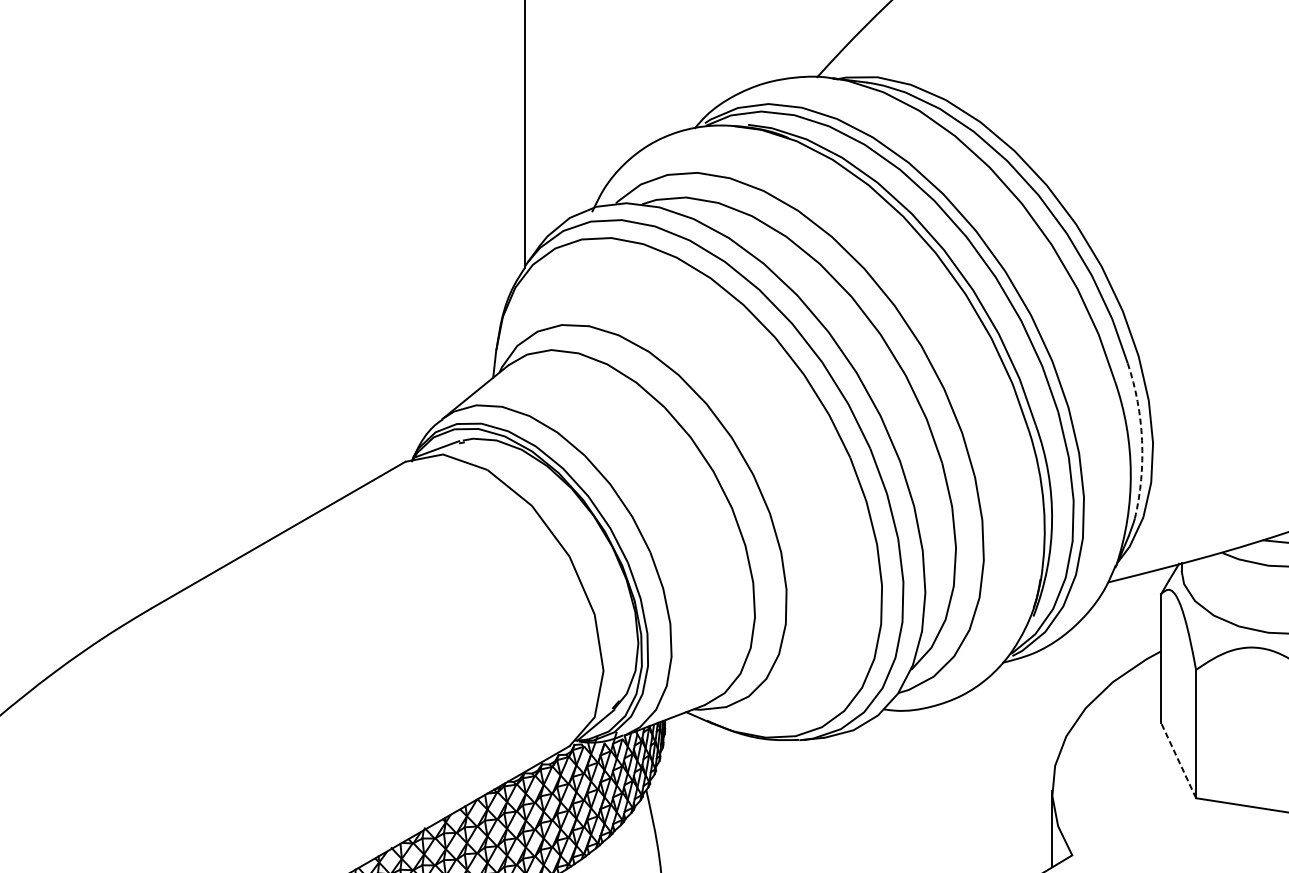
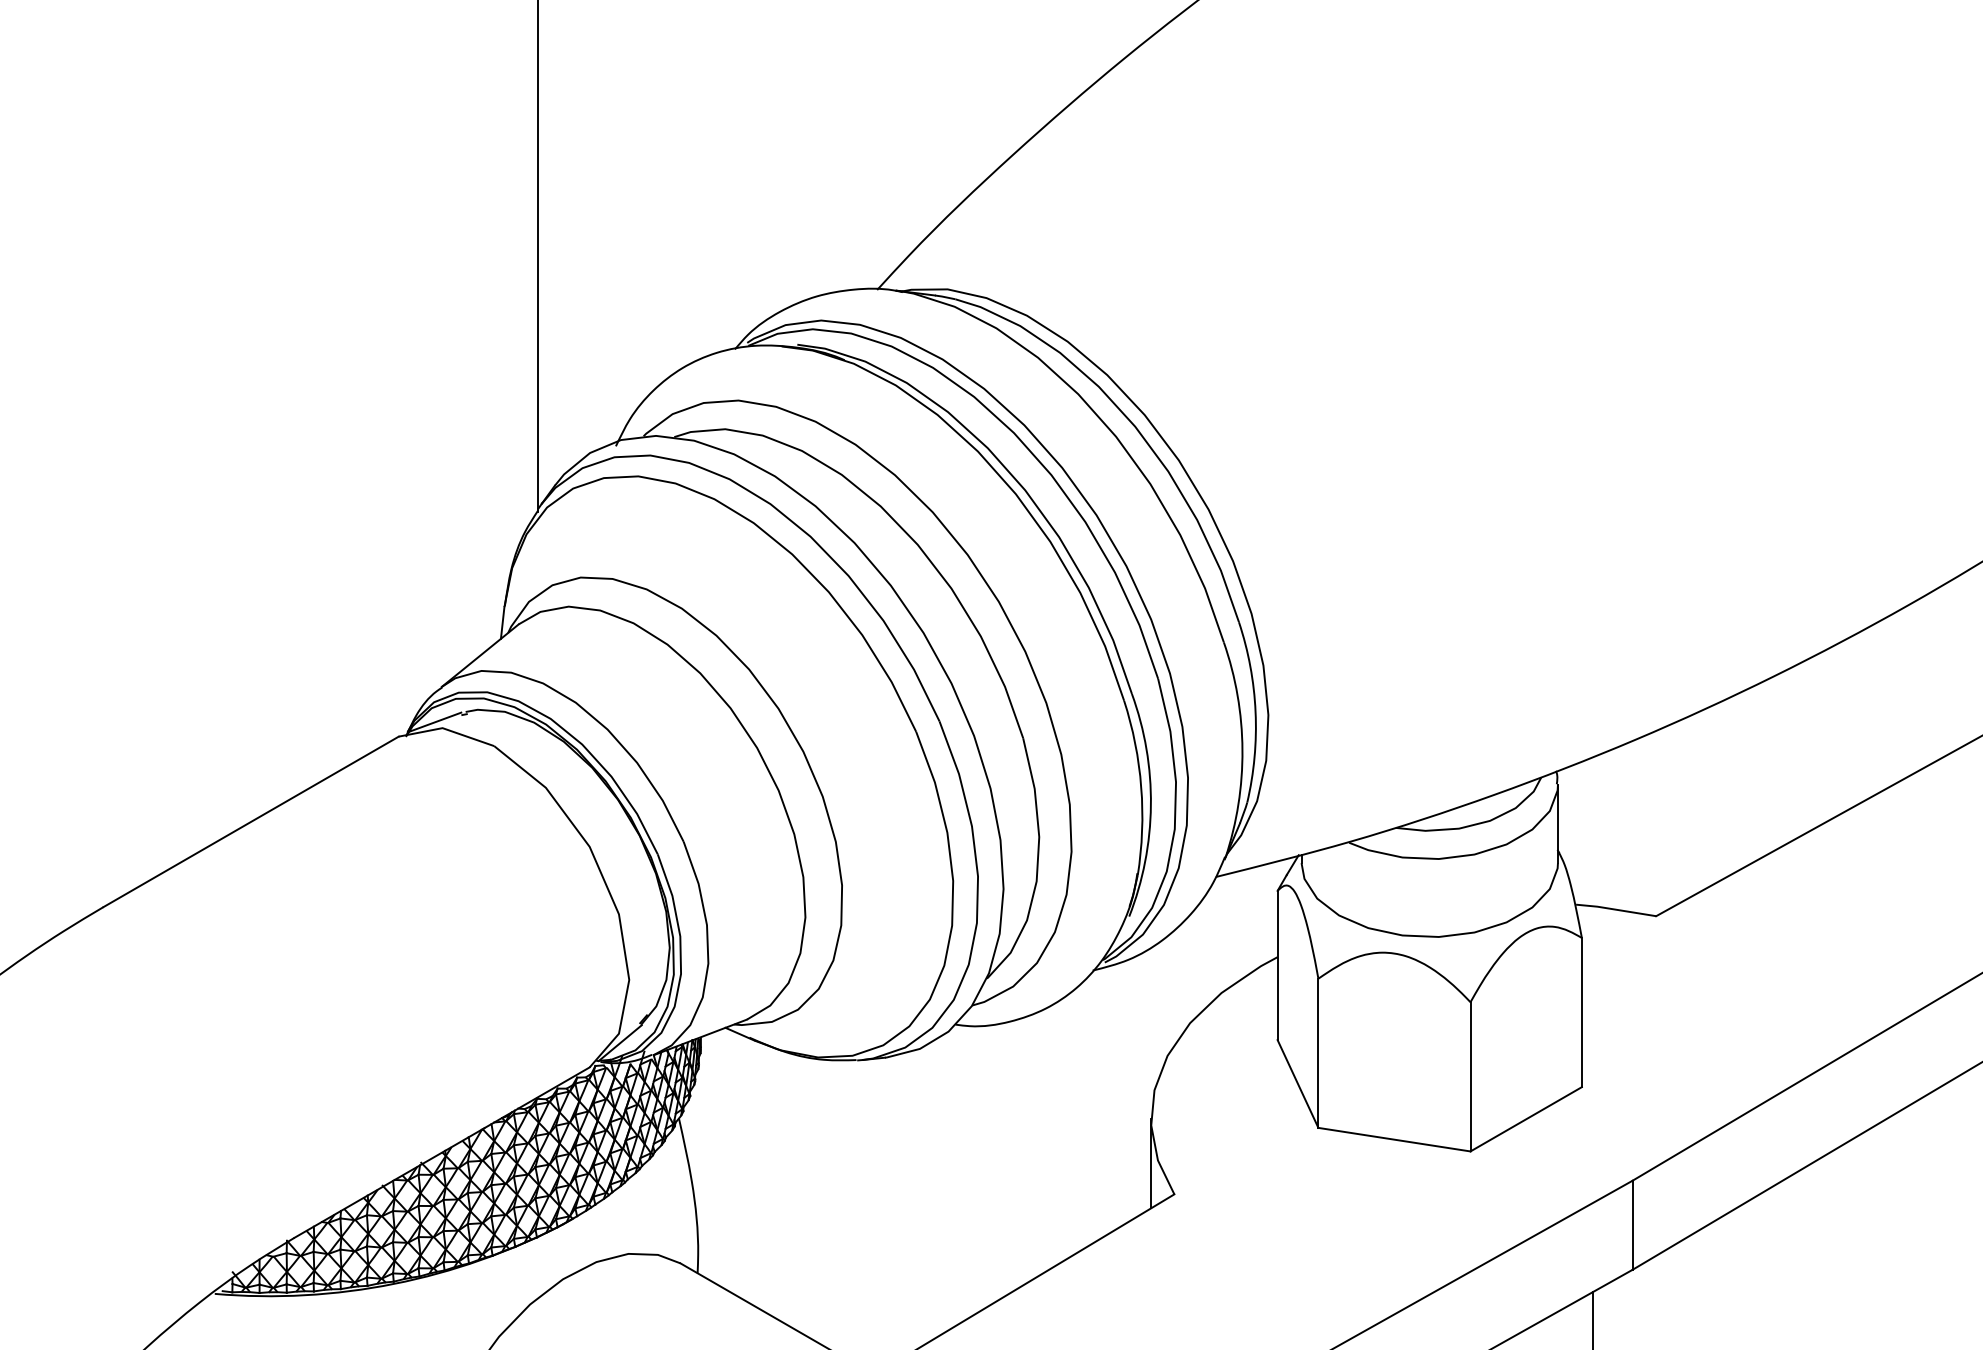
arc: (1141, 440) -> (1255, 711), dashed -> solid
line: (1178, 760) -> (1297, 1083), dashed -> solid

